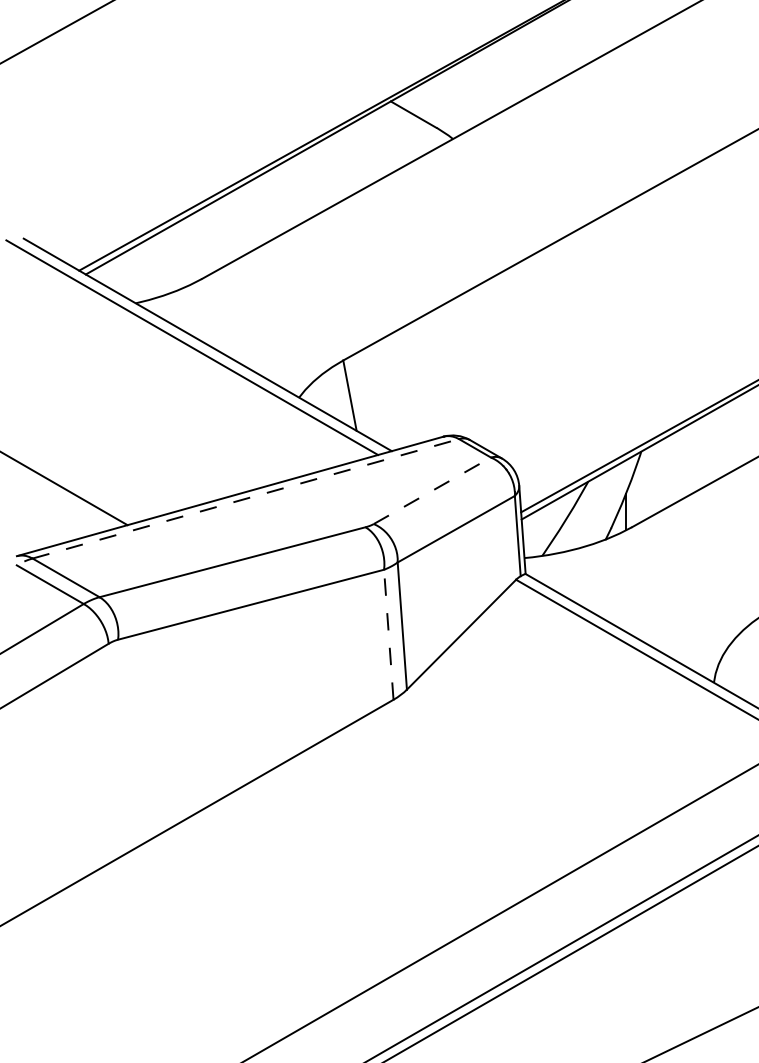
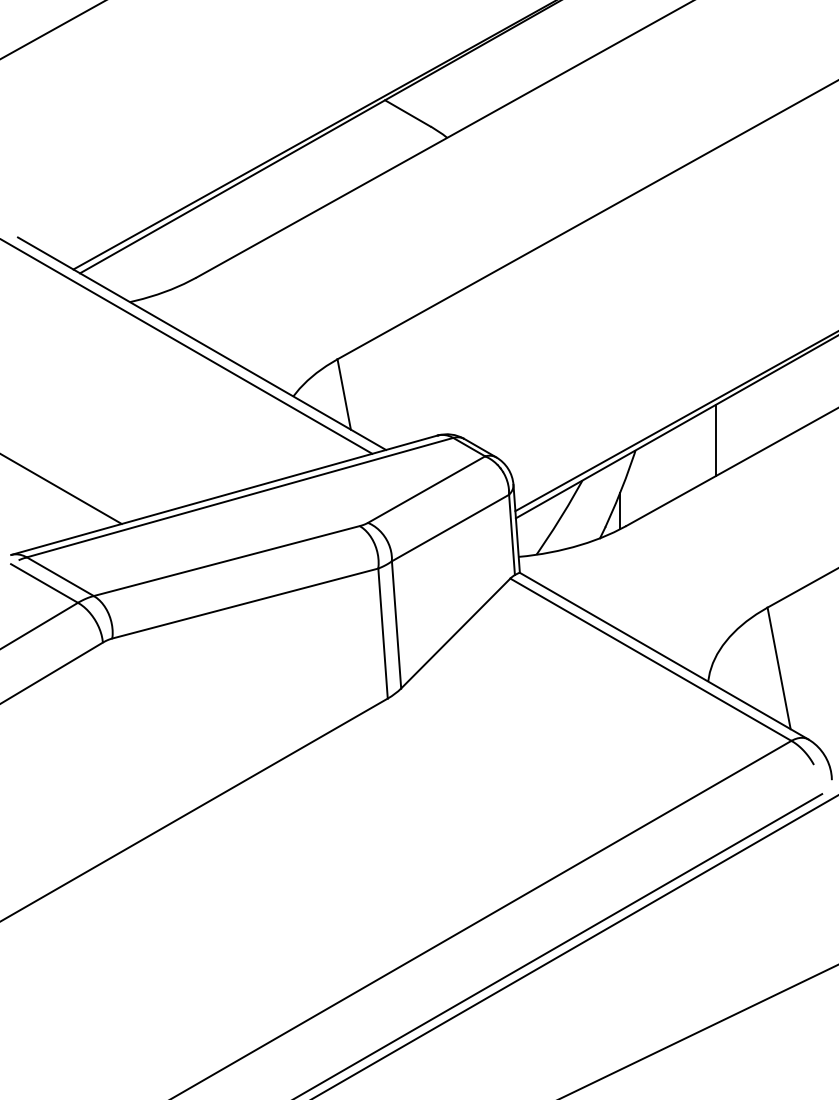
line: (722, 440) -> (716, 439), added
line: (433, 490) -> (427, 489), dashed -> solid
line: (246, 498) -> (240, 497), dashed -> solid
line: (389, 634) -> (383, 633), dashed -> solid

